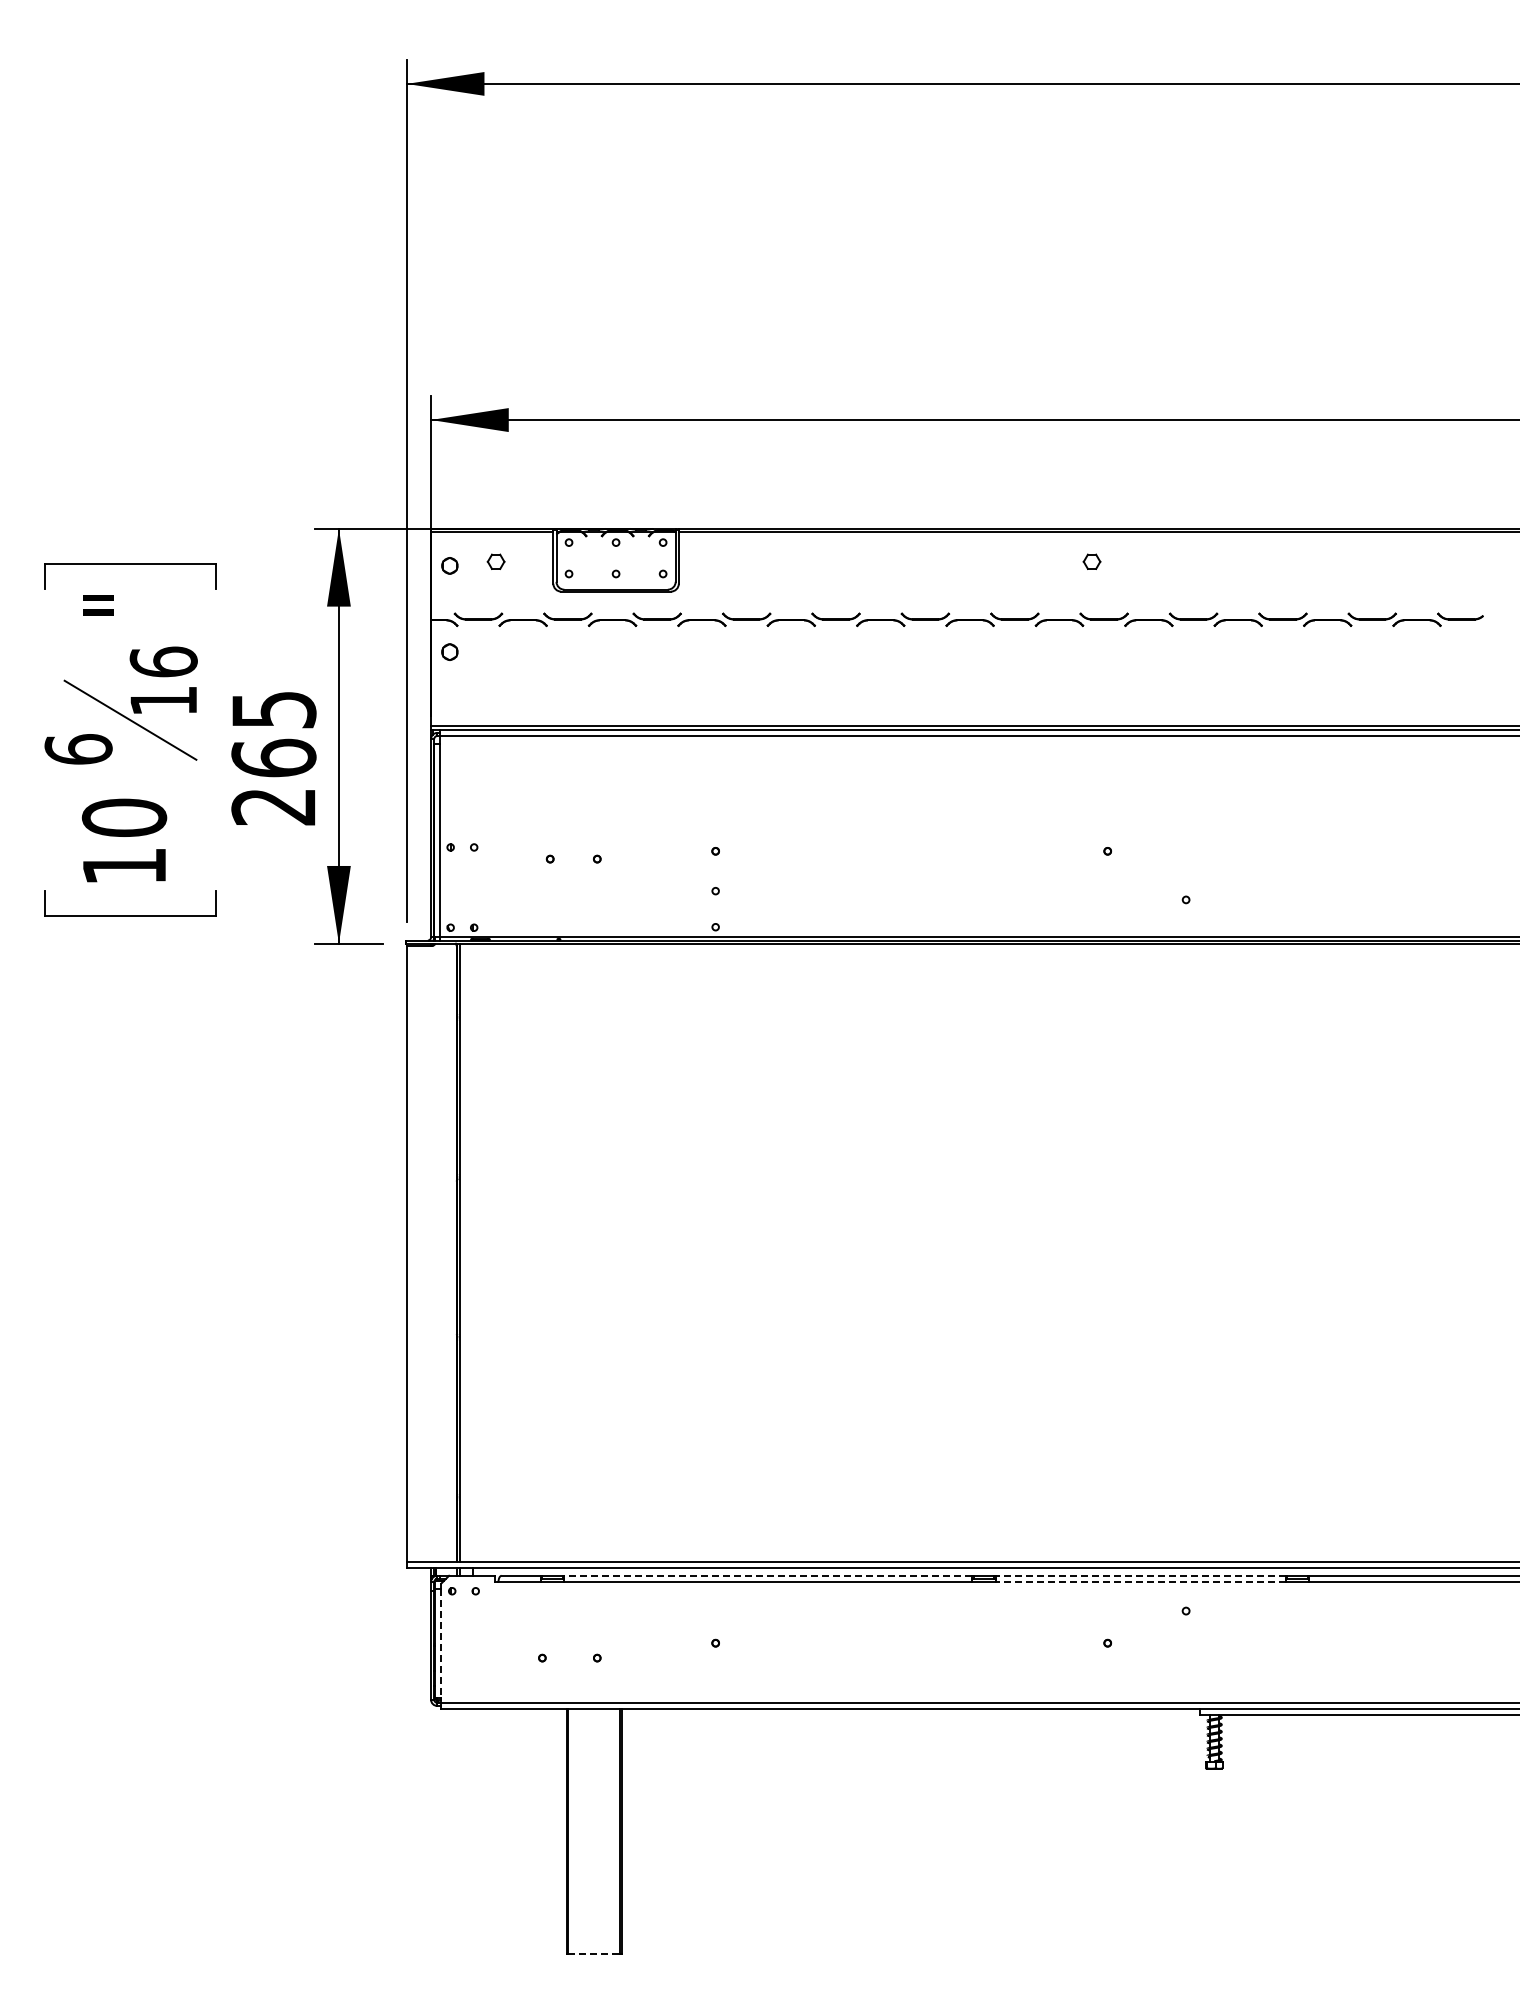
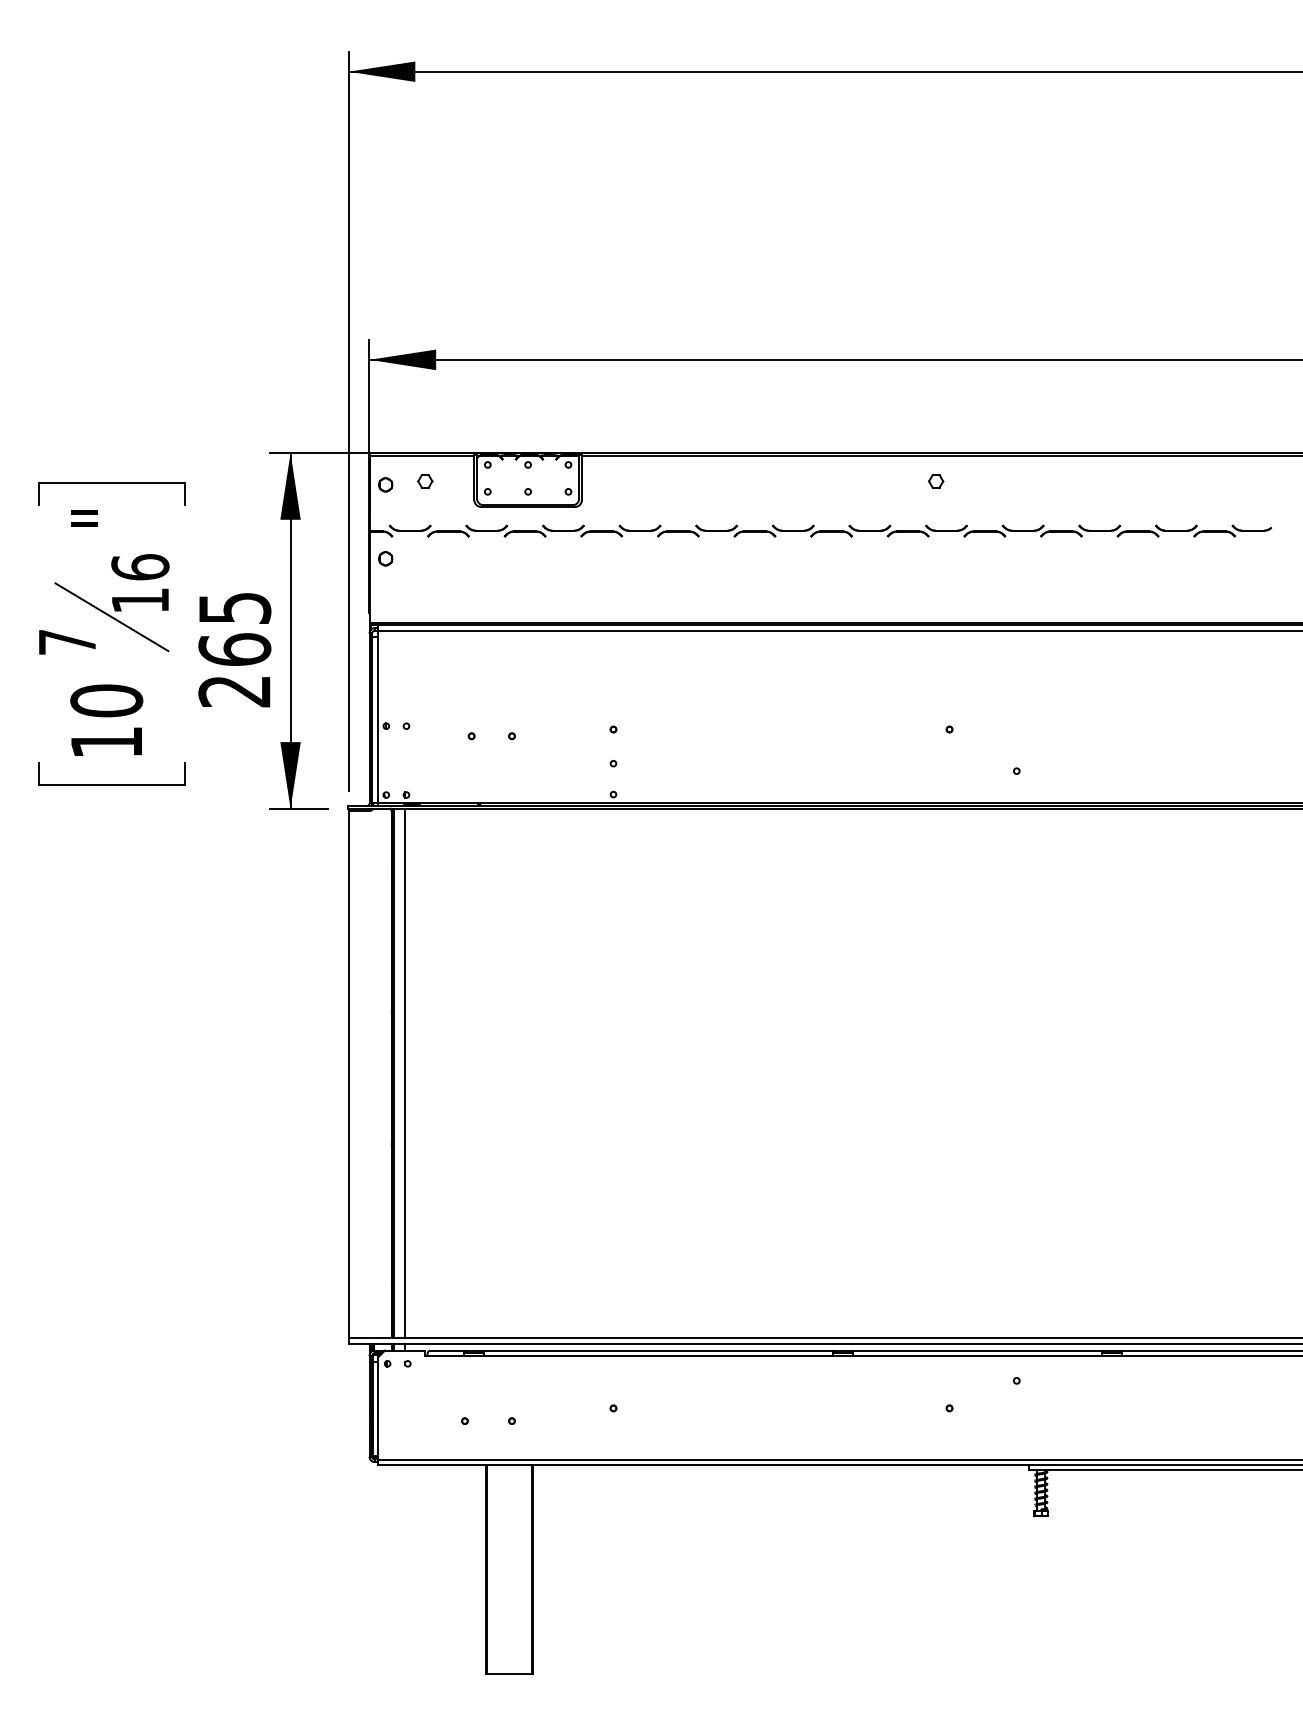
text: (78, 749) -> (67, 642), 6 -> 7
line: (472, 1252) -> (405, 1073), added
line: (768, 1575) -> (658, 1350), dashed -> solid
line: (1140, 1575) -> (977, 1350), dashed -> solid
line: (1140, 1582) -> (977, 1356), dashed -> solid
line: (441, 1643) -> (378, 1408), dashed -> solid
line: (594, 1953) -> (509, 1674), dashed -> solid

